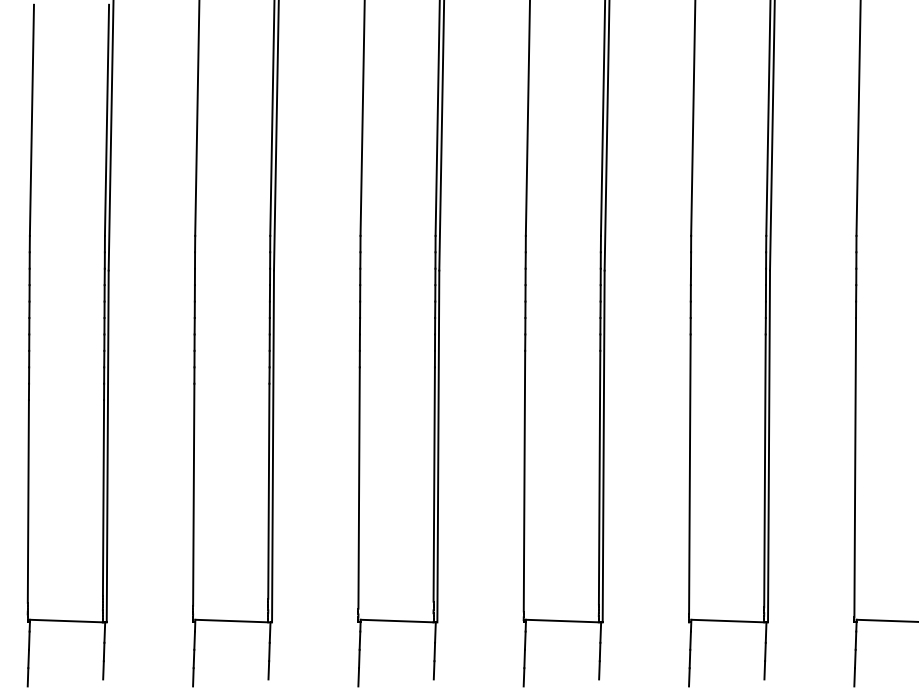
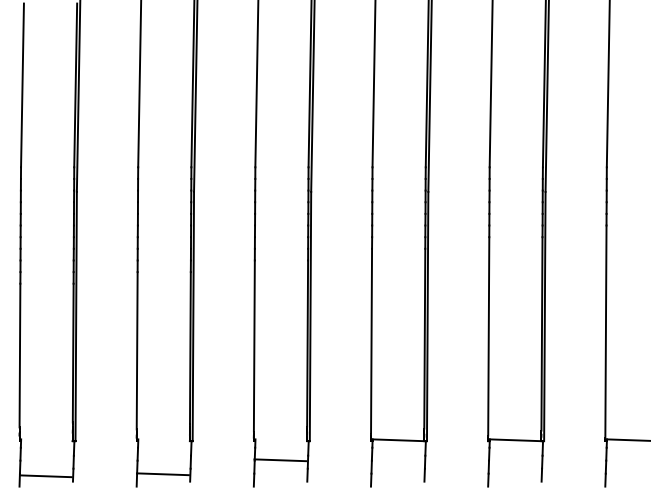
line: (65, 621) -> (45, 476), moved
line: (230, 621) -> (162, 474), moved
line: (397, 621) -> (280, 460), moved

